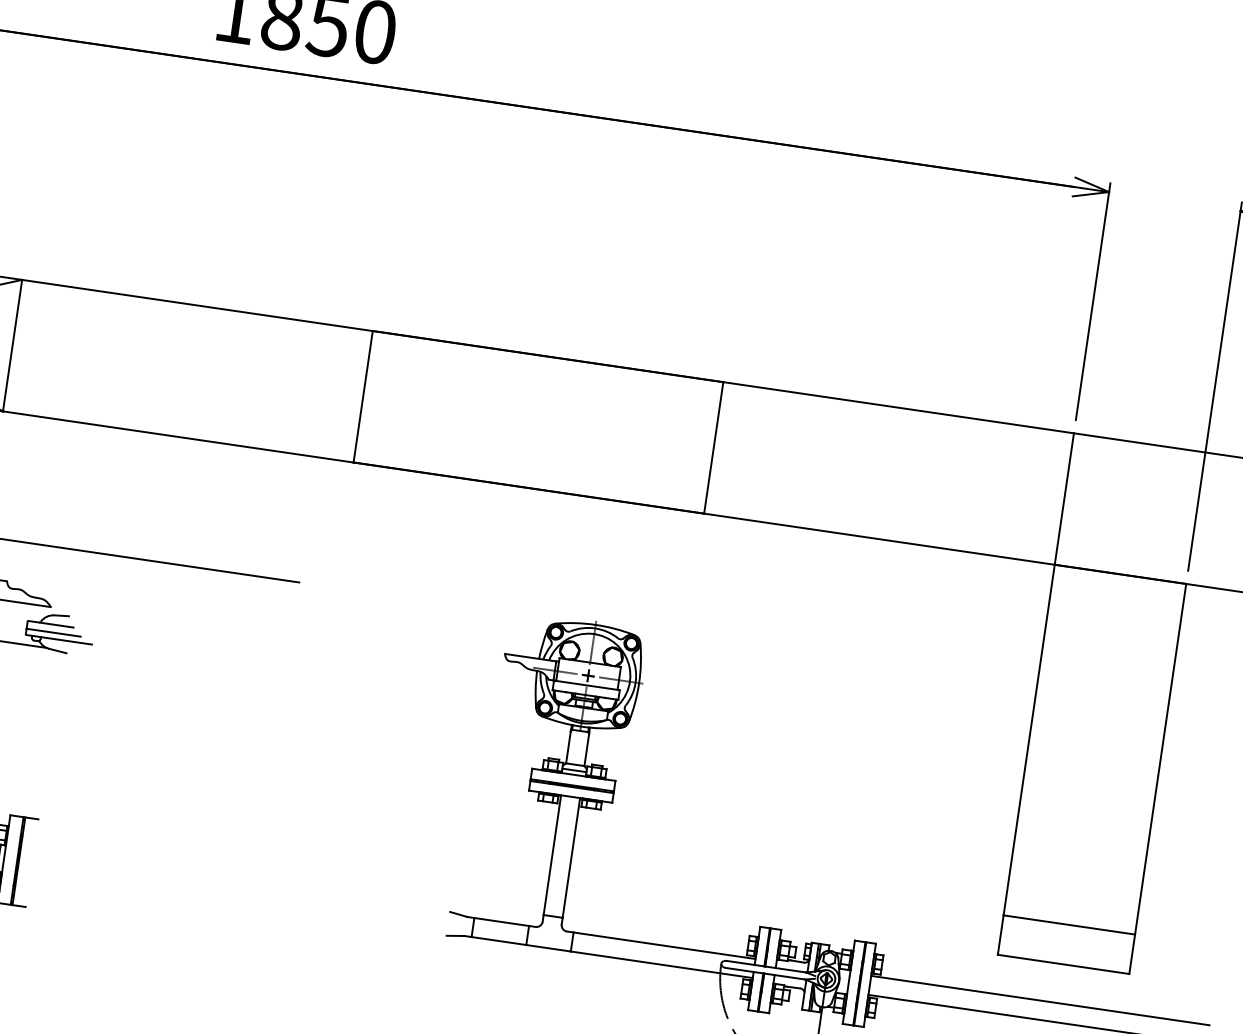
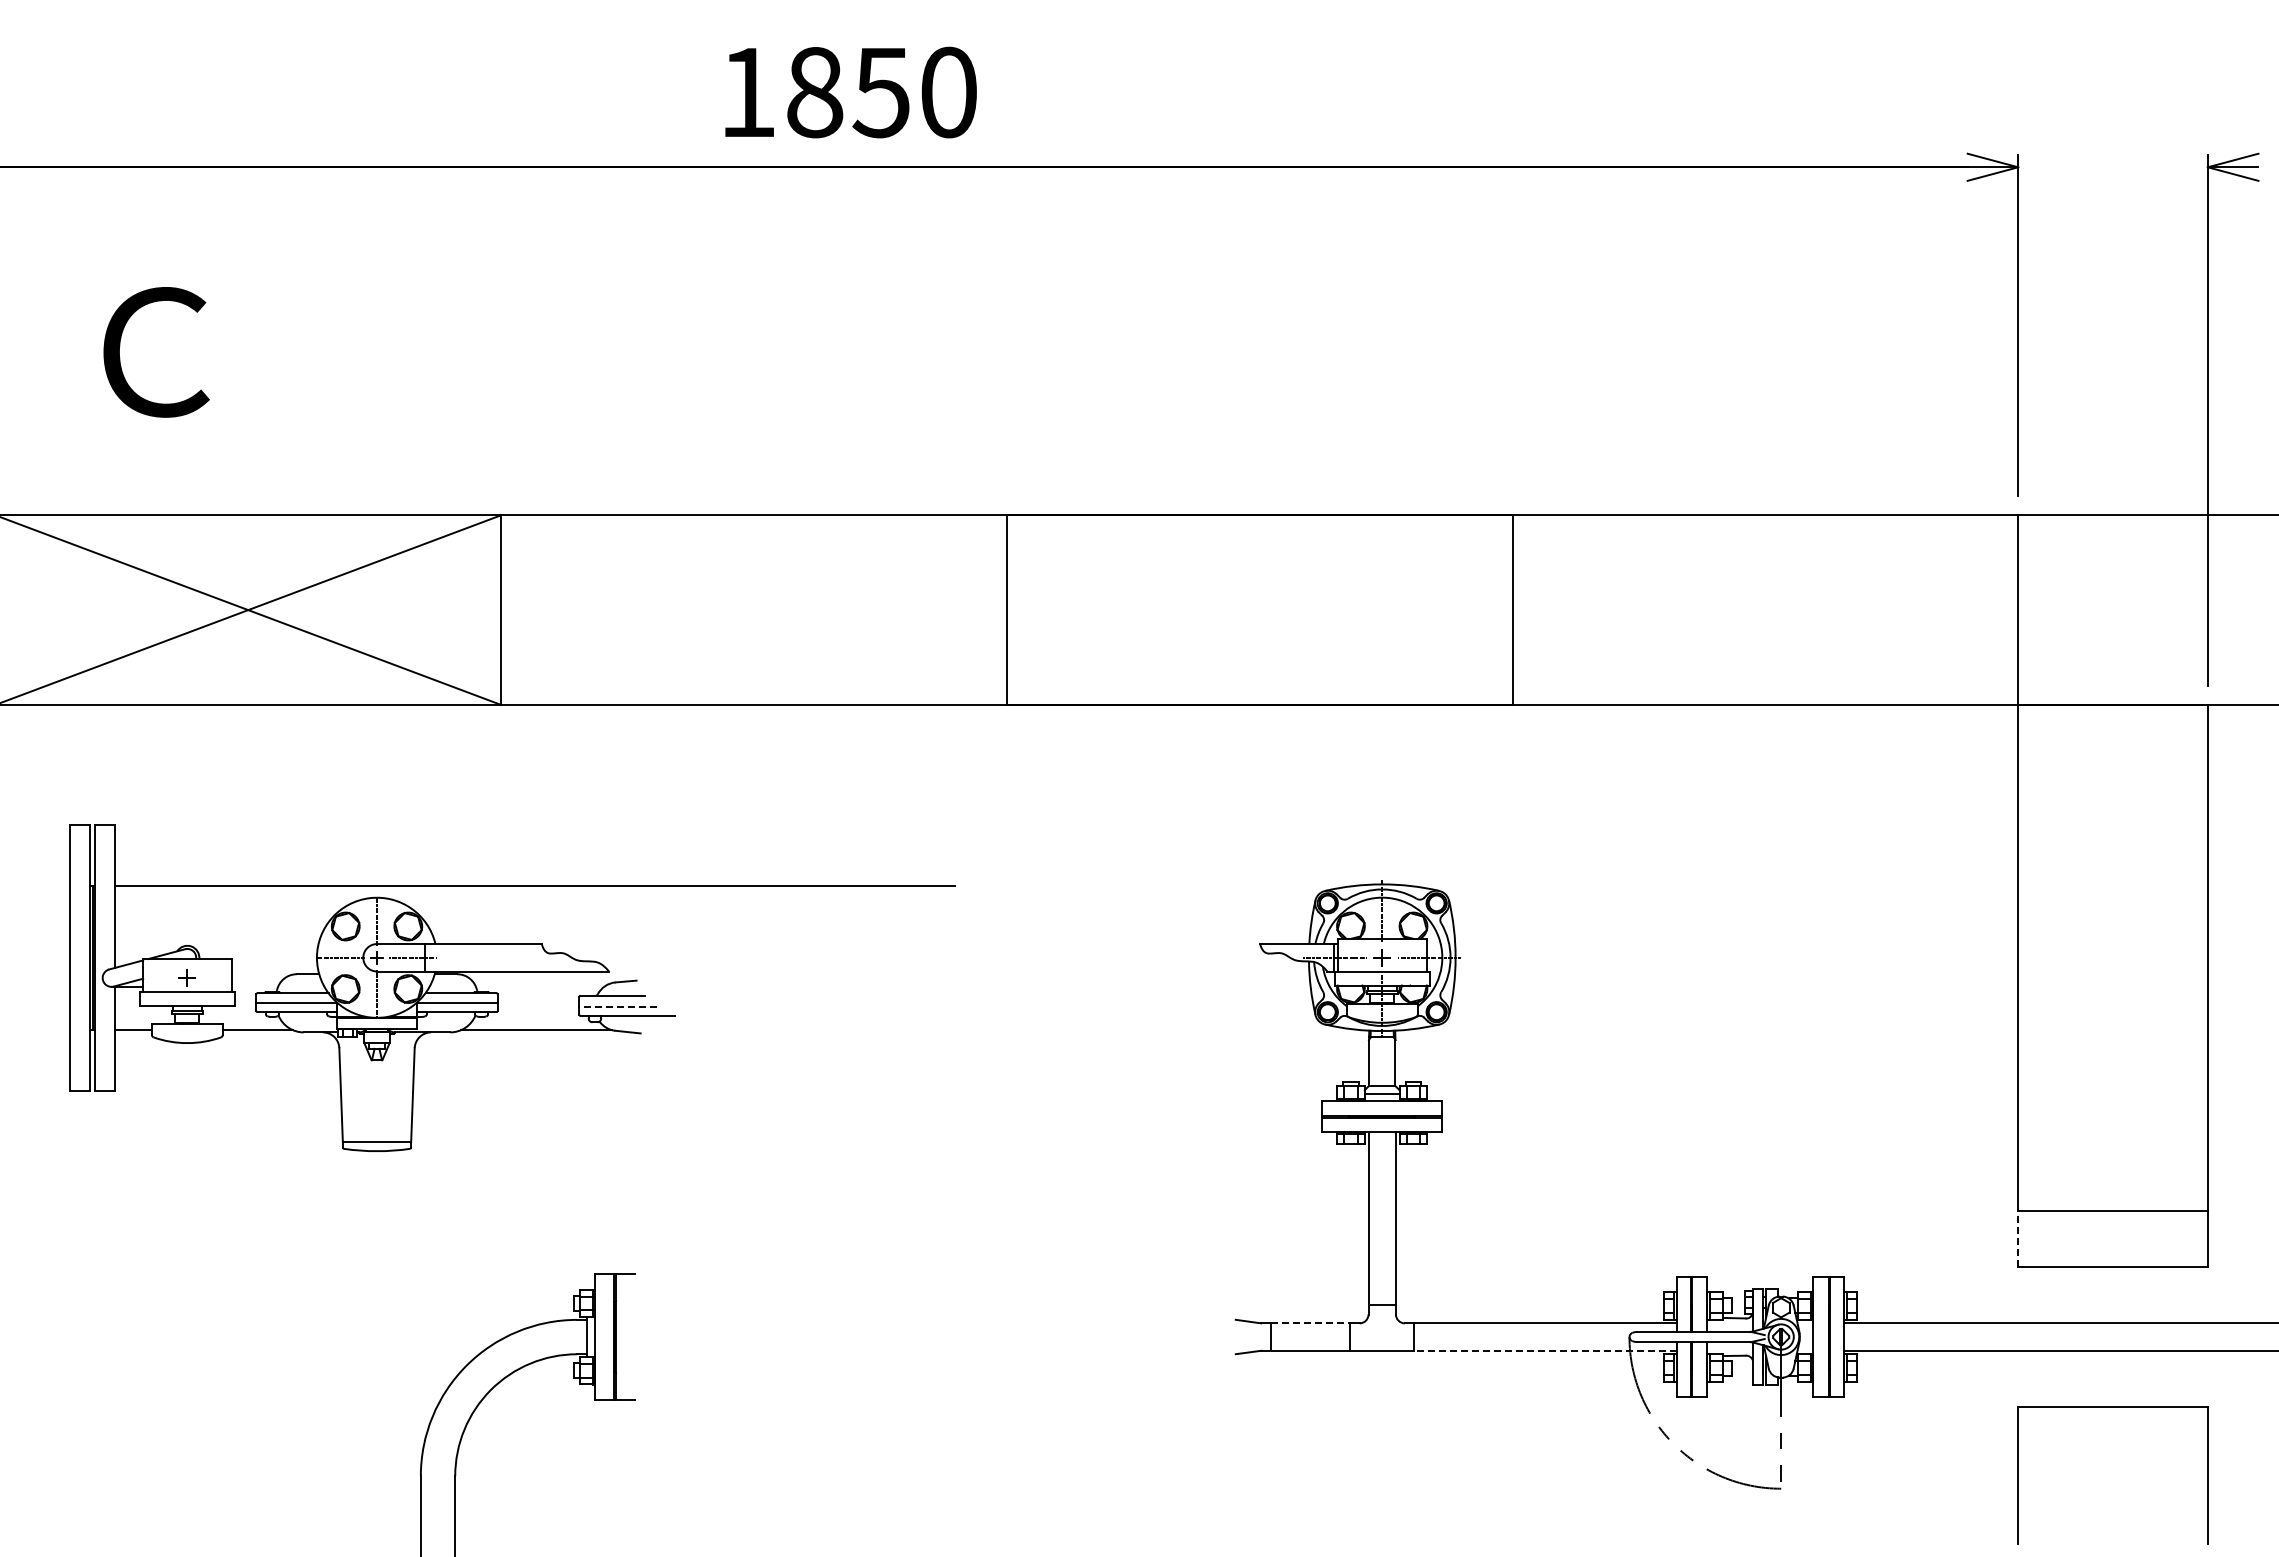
line: (53, 633) -> (618, 1007), solid -> dashed
line: (502, 922) -> (1311, 1323), solid -> dashed
line: (1000, 934) -> (2018, 1238), solid -> dashed
line: (661, 964) -> (1545, 1350), solid -> dashed

